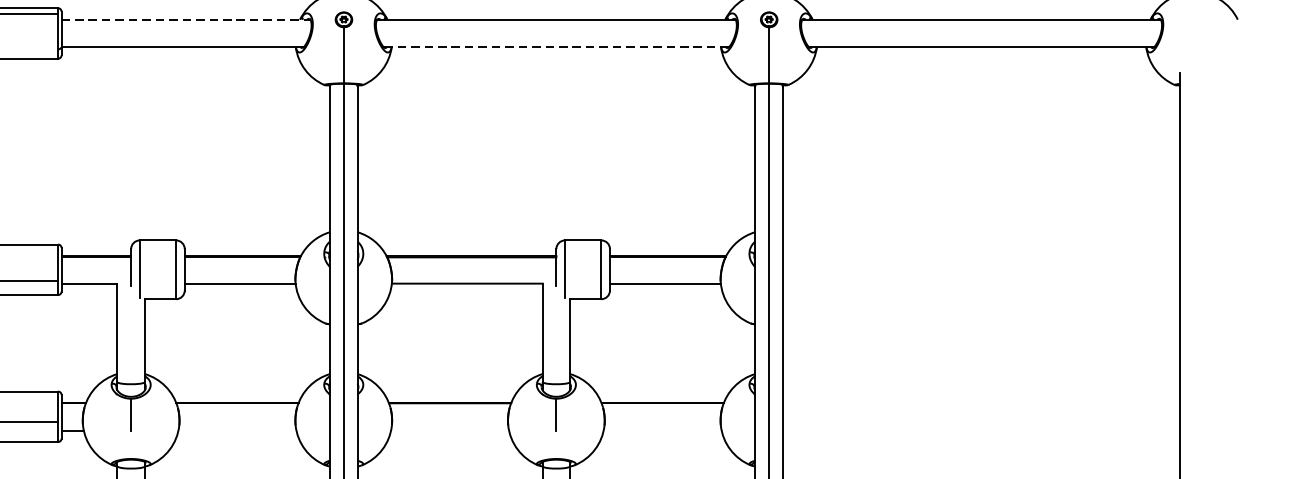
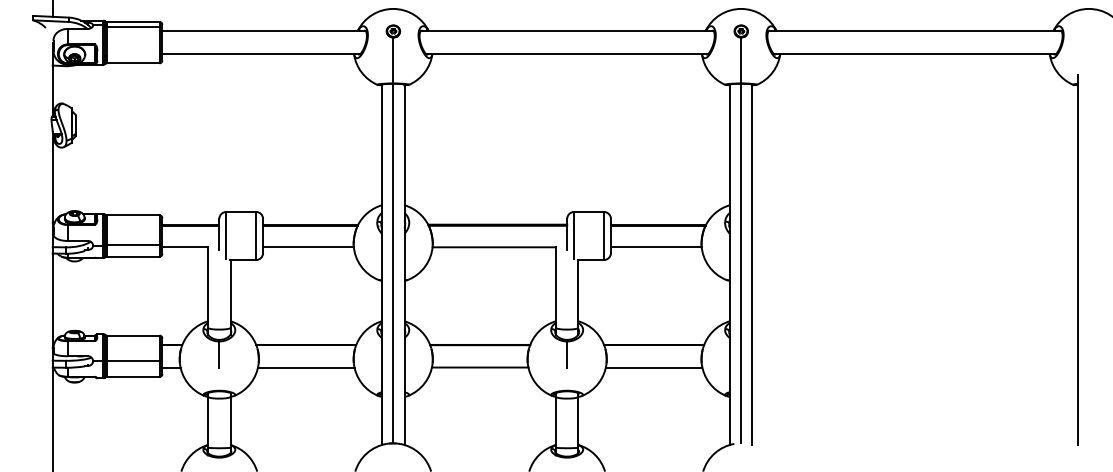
line: (186, 19) -> (264, 31), dashed -> solid
line: (555, 46) -> (566, 53), dashed -> solid
line: (237, 430) -> (306, 367), added
line: (449, 430) -> (479, 367), added
line: (661, 430) -> (653, 367), added

